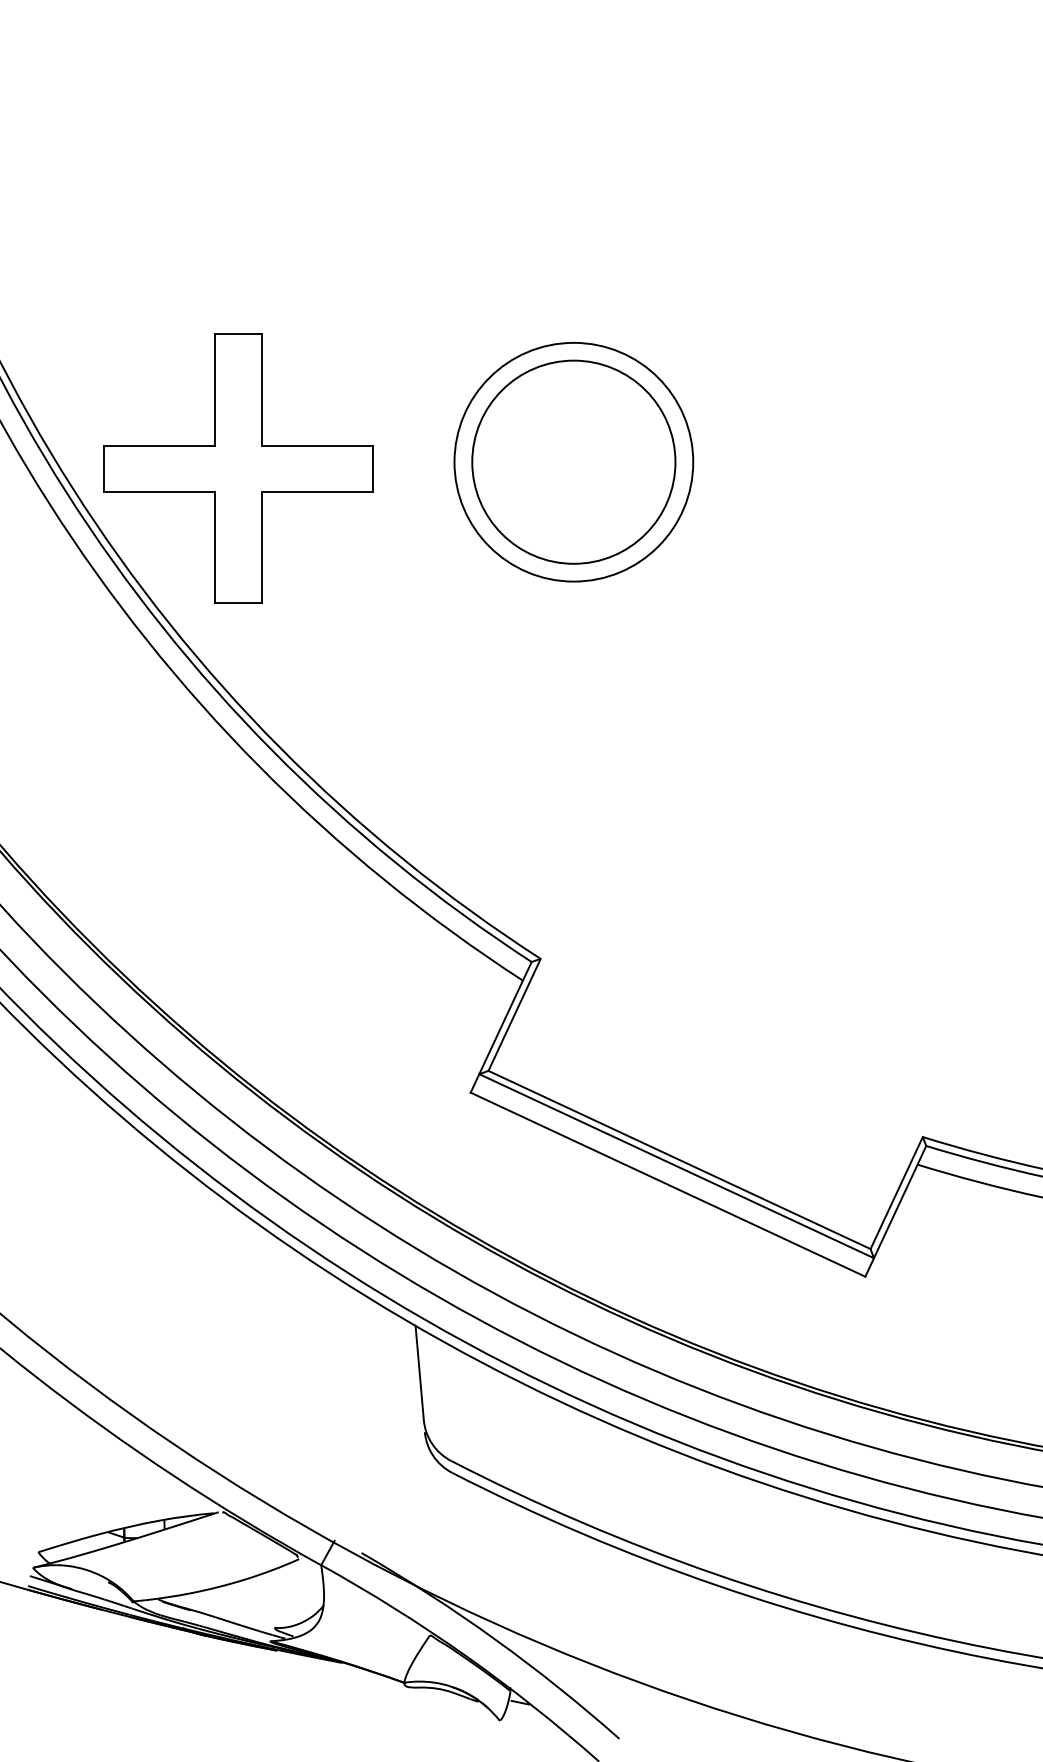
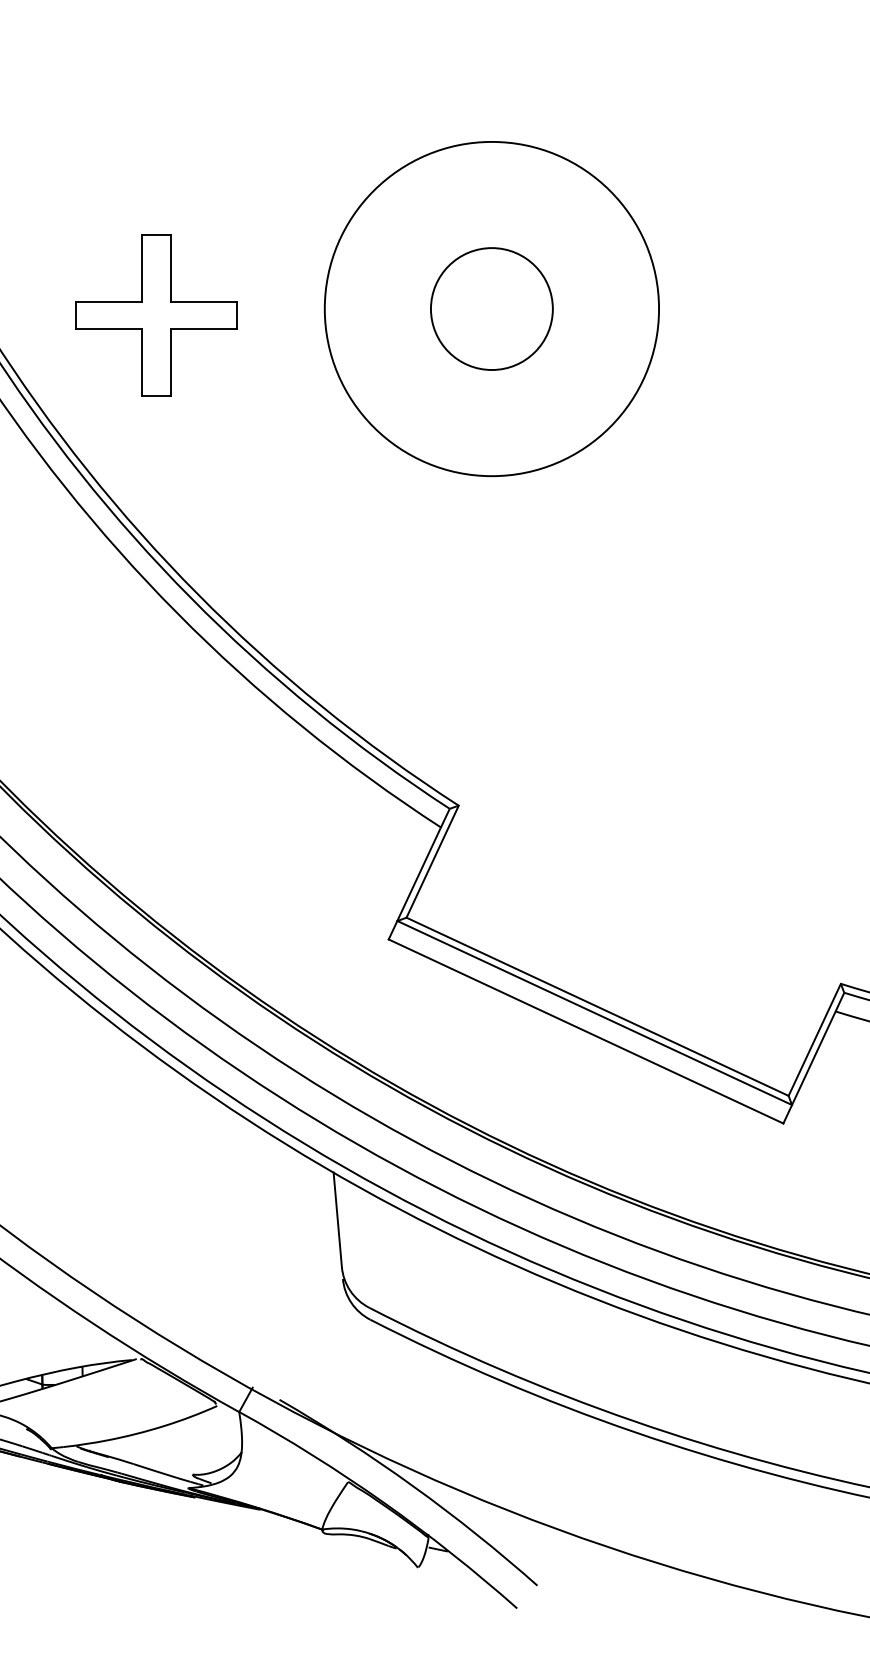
circle: (573, 461) -> (491, 308), size x0.6
circle: (573, 461) -> (491, 308), size x1.4
part: (238, 468) -> (156, 315), size x0.6

